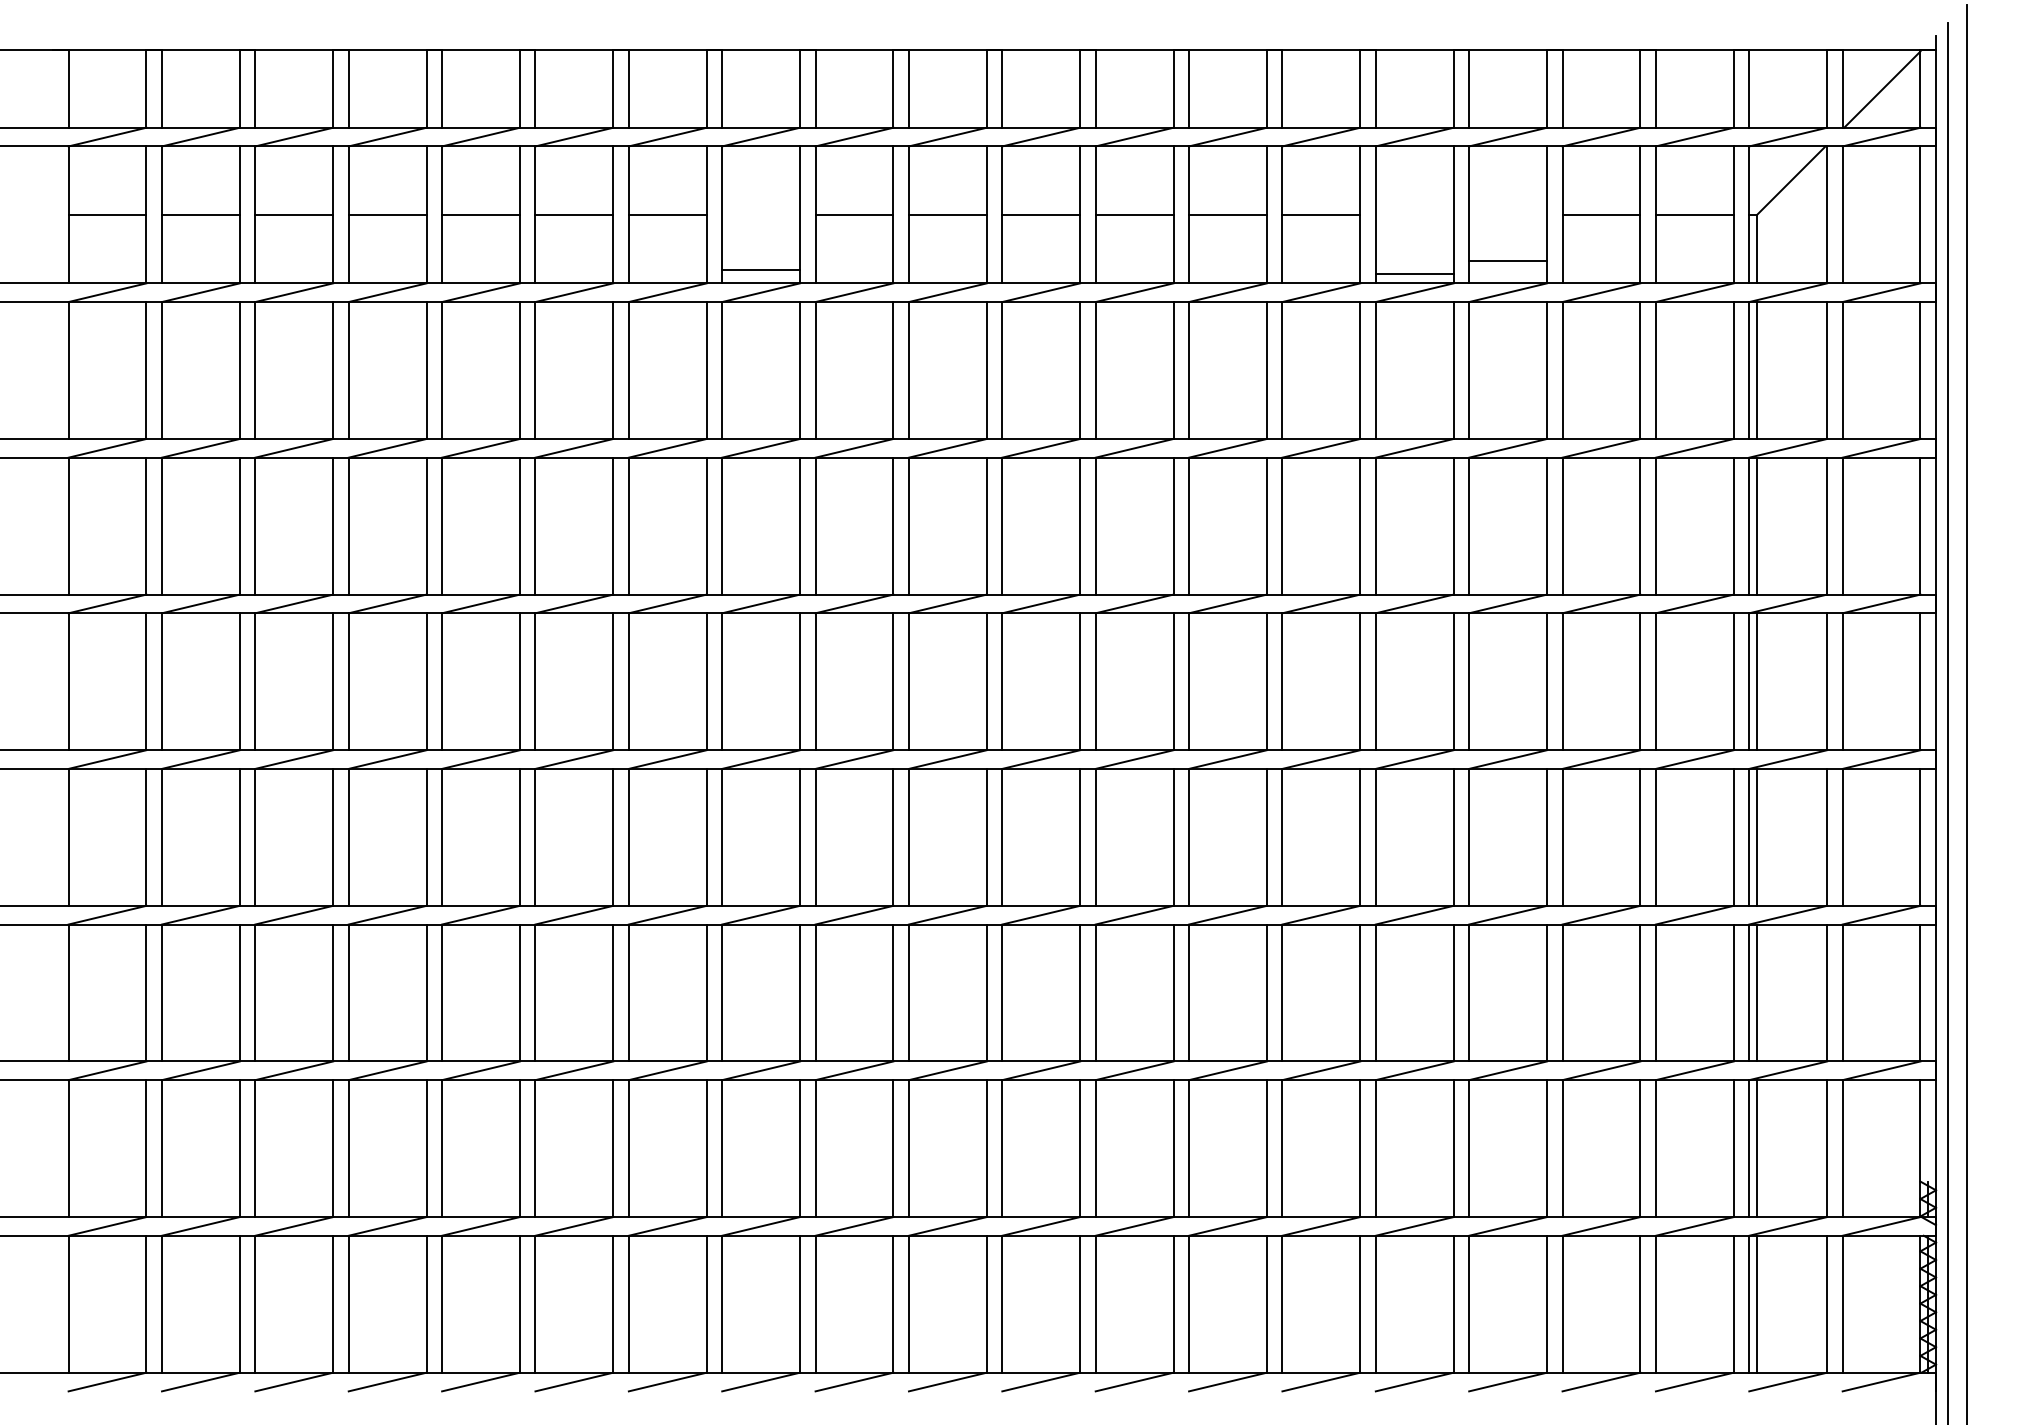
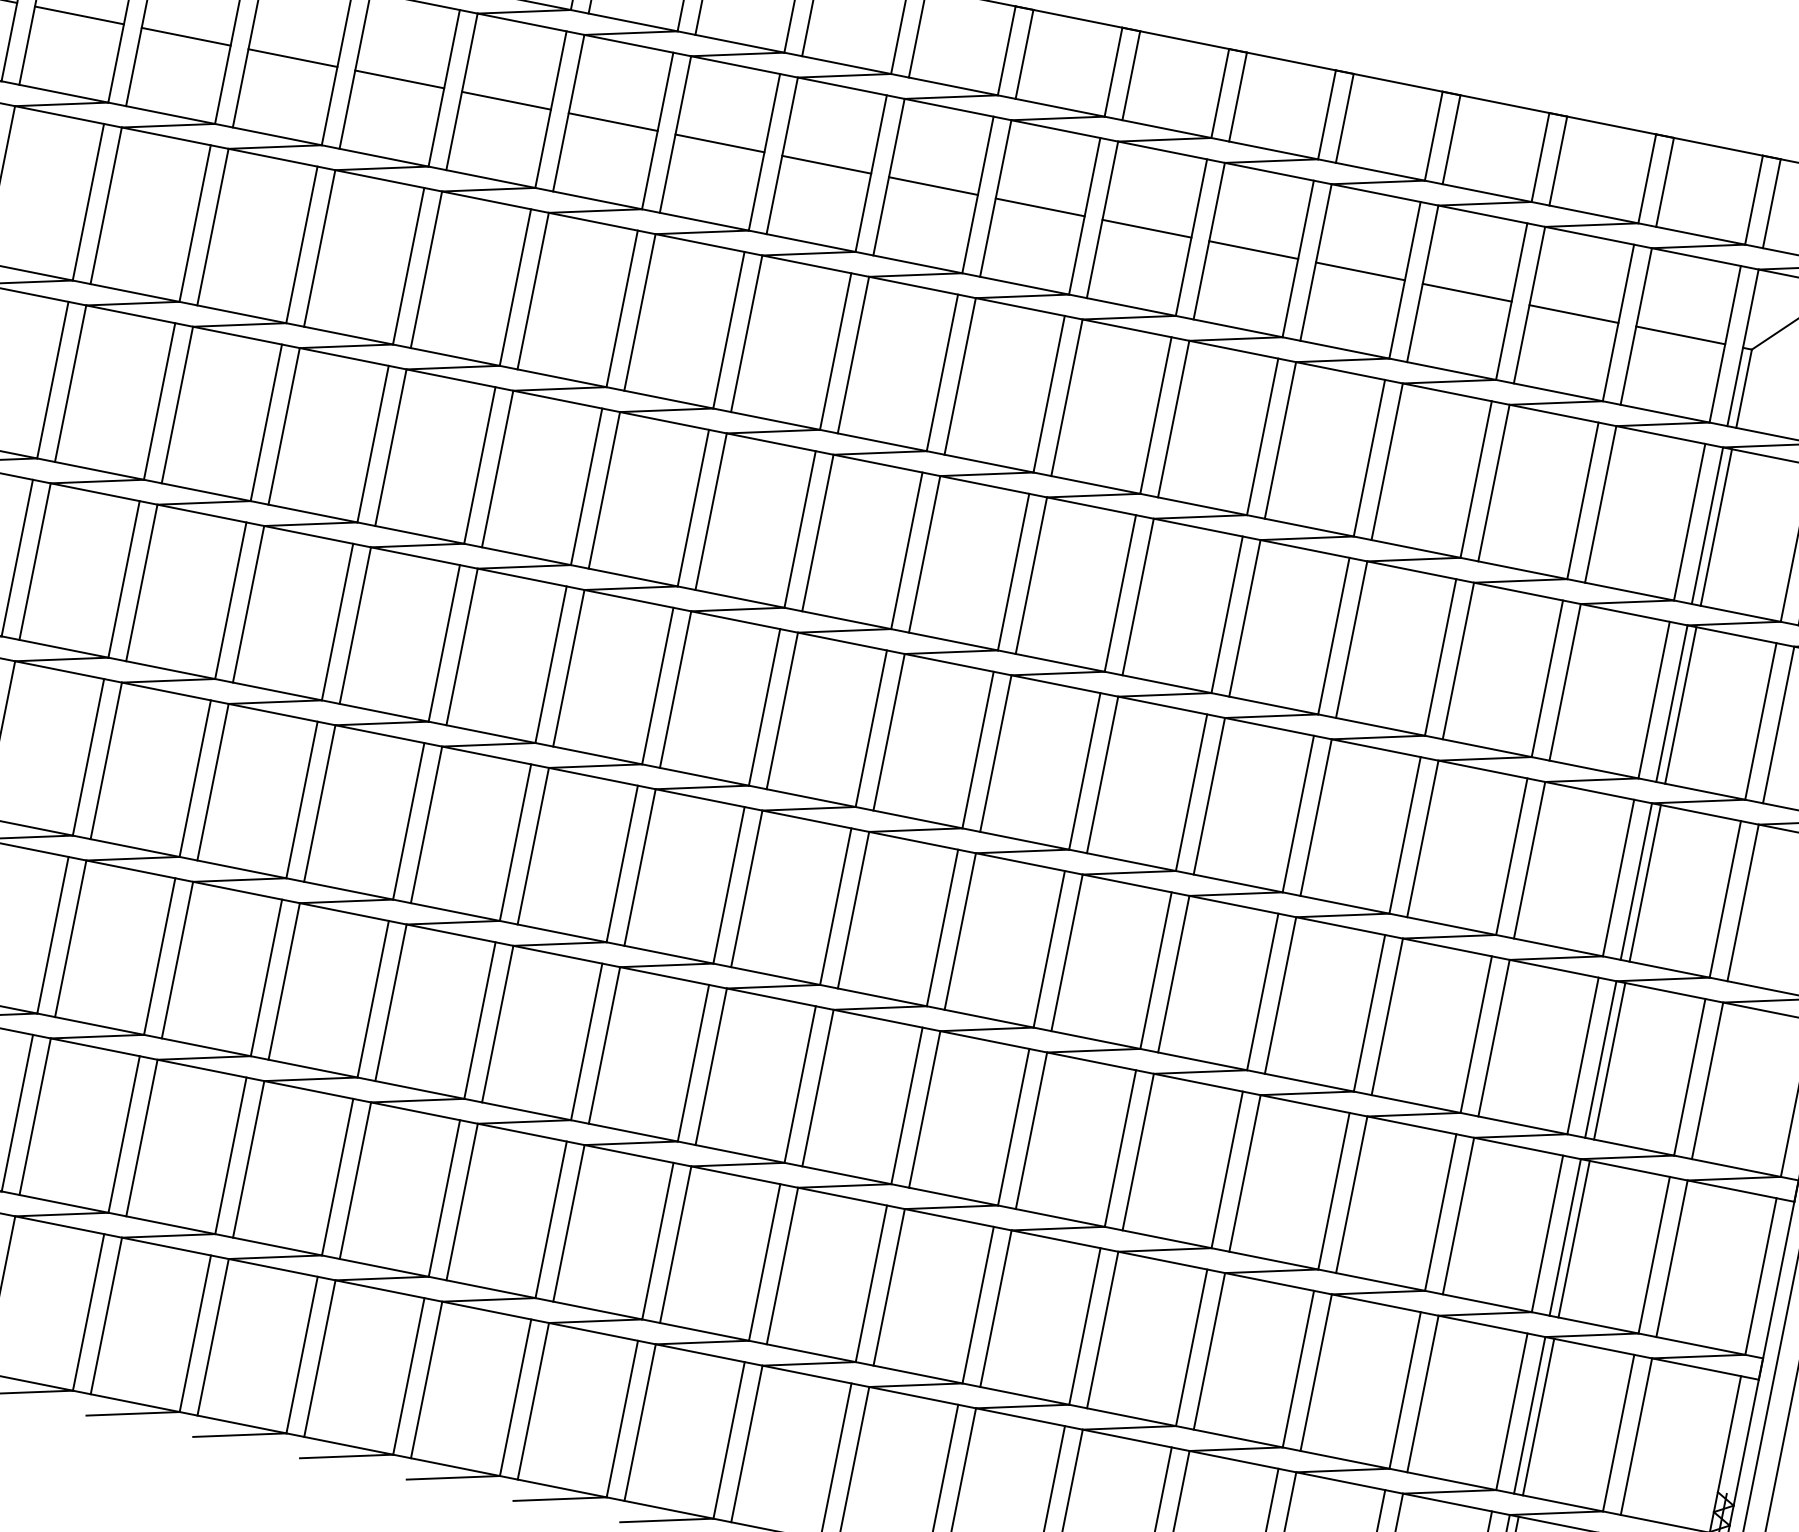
line: (1507, 260) -> (1466, 292), moved
line: (761, 269) -> (613, 121), moved
line: (1414, 273) -> (1360, 270), moved

